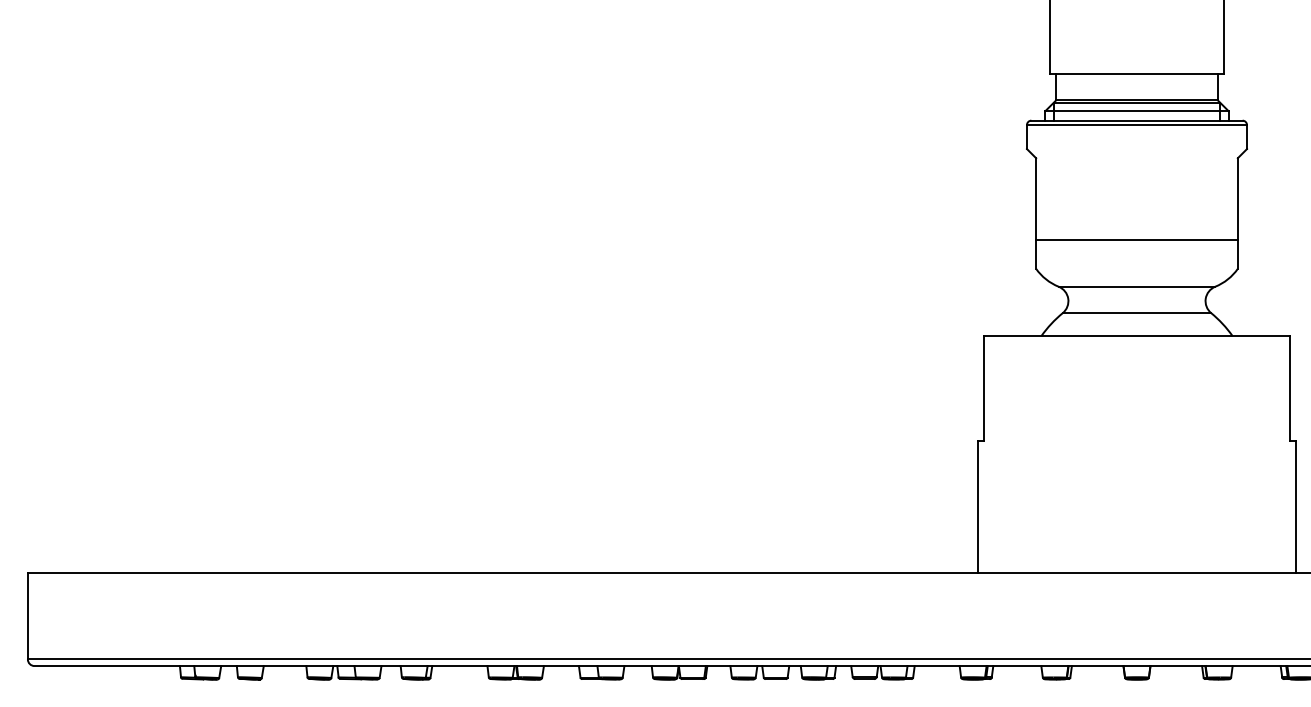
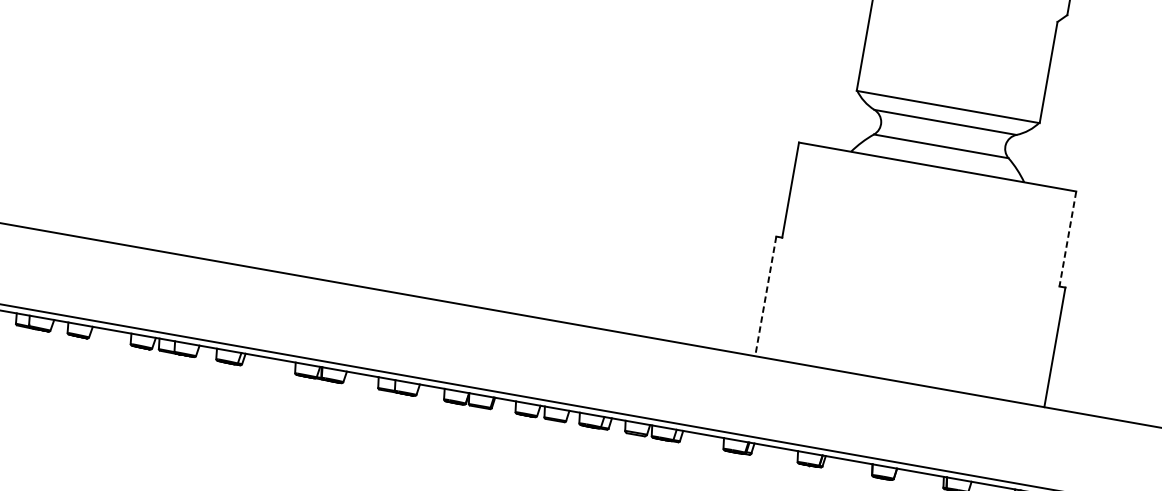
line: (1136, 239) -> (947, 106), moved
line: (1289, 388) -> (1067, 239), solid -> dashed
line: (977, 506) -> (765, 296), solid -> dashed

